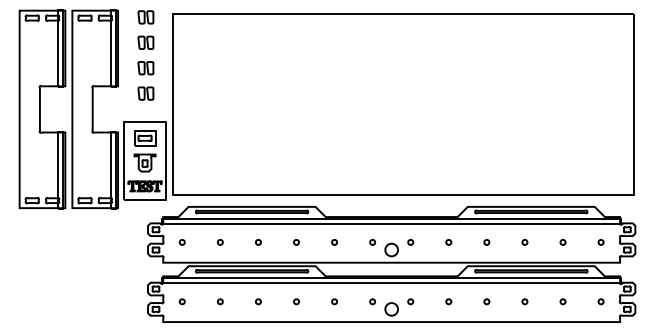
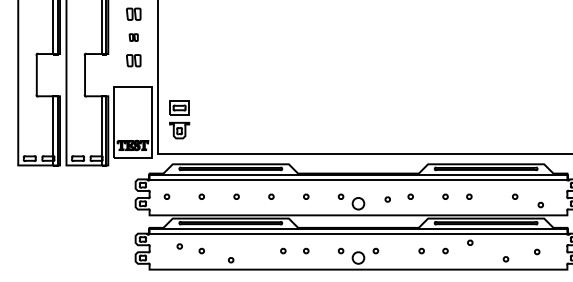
part: (145, 68) -> (133, 37), size x0.6
part: (144, 151) -> (179, 120), moved
part: (410, 242) -> (387, 199), moved
part: (524, 242) -> (468, 196), moved
part: (600, 242) -> (540, 205), moved
part: (181, 301) -> (179, 246), moved
part: (258, 301) -> (231, 259), moved
part: (296, 301) -> (283, 250), moved
part: (448, 301) -> (421, 250), moved
part: (524, 301) -> (469, 242), moved
part: (562, 301) -> (505, 259), moved
part: (600, 301) -> (536, 251), moved

